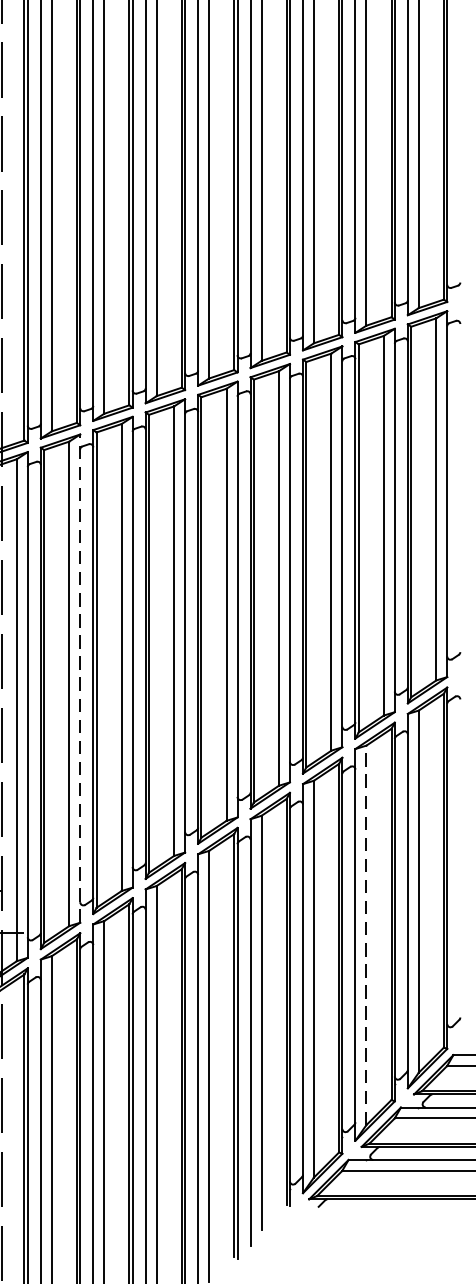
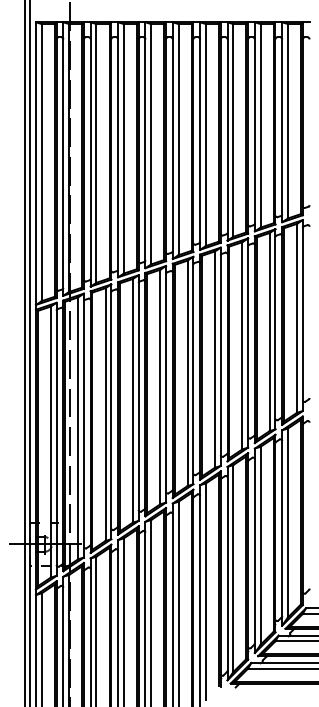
line: (80, 677) -> (111, 411), dashed -> solid
line: (366, 934) -> (260, 545), dashed -> solid

